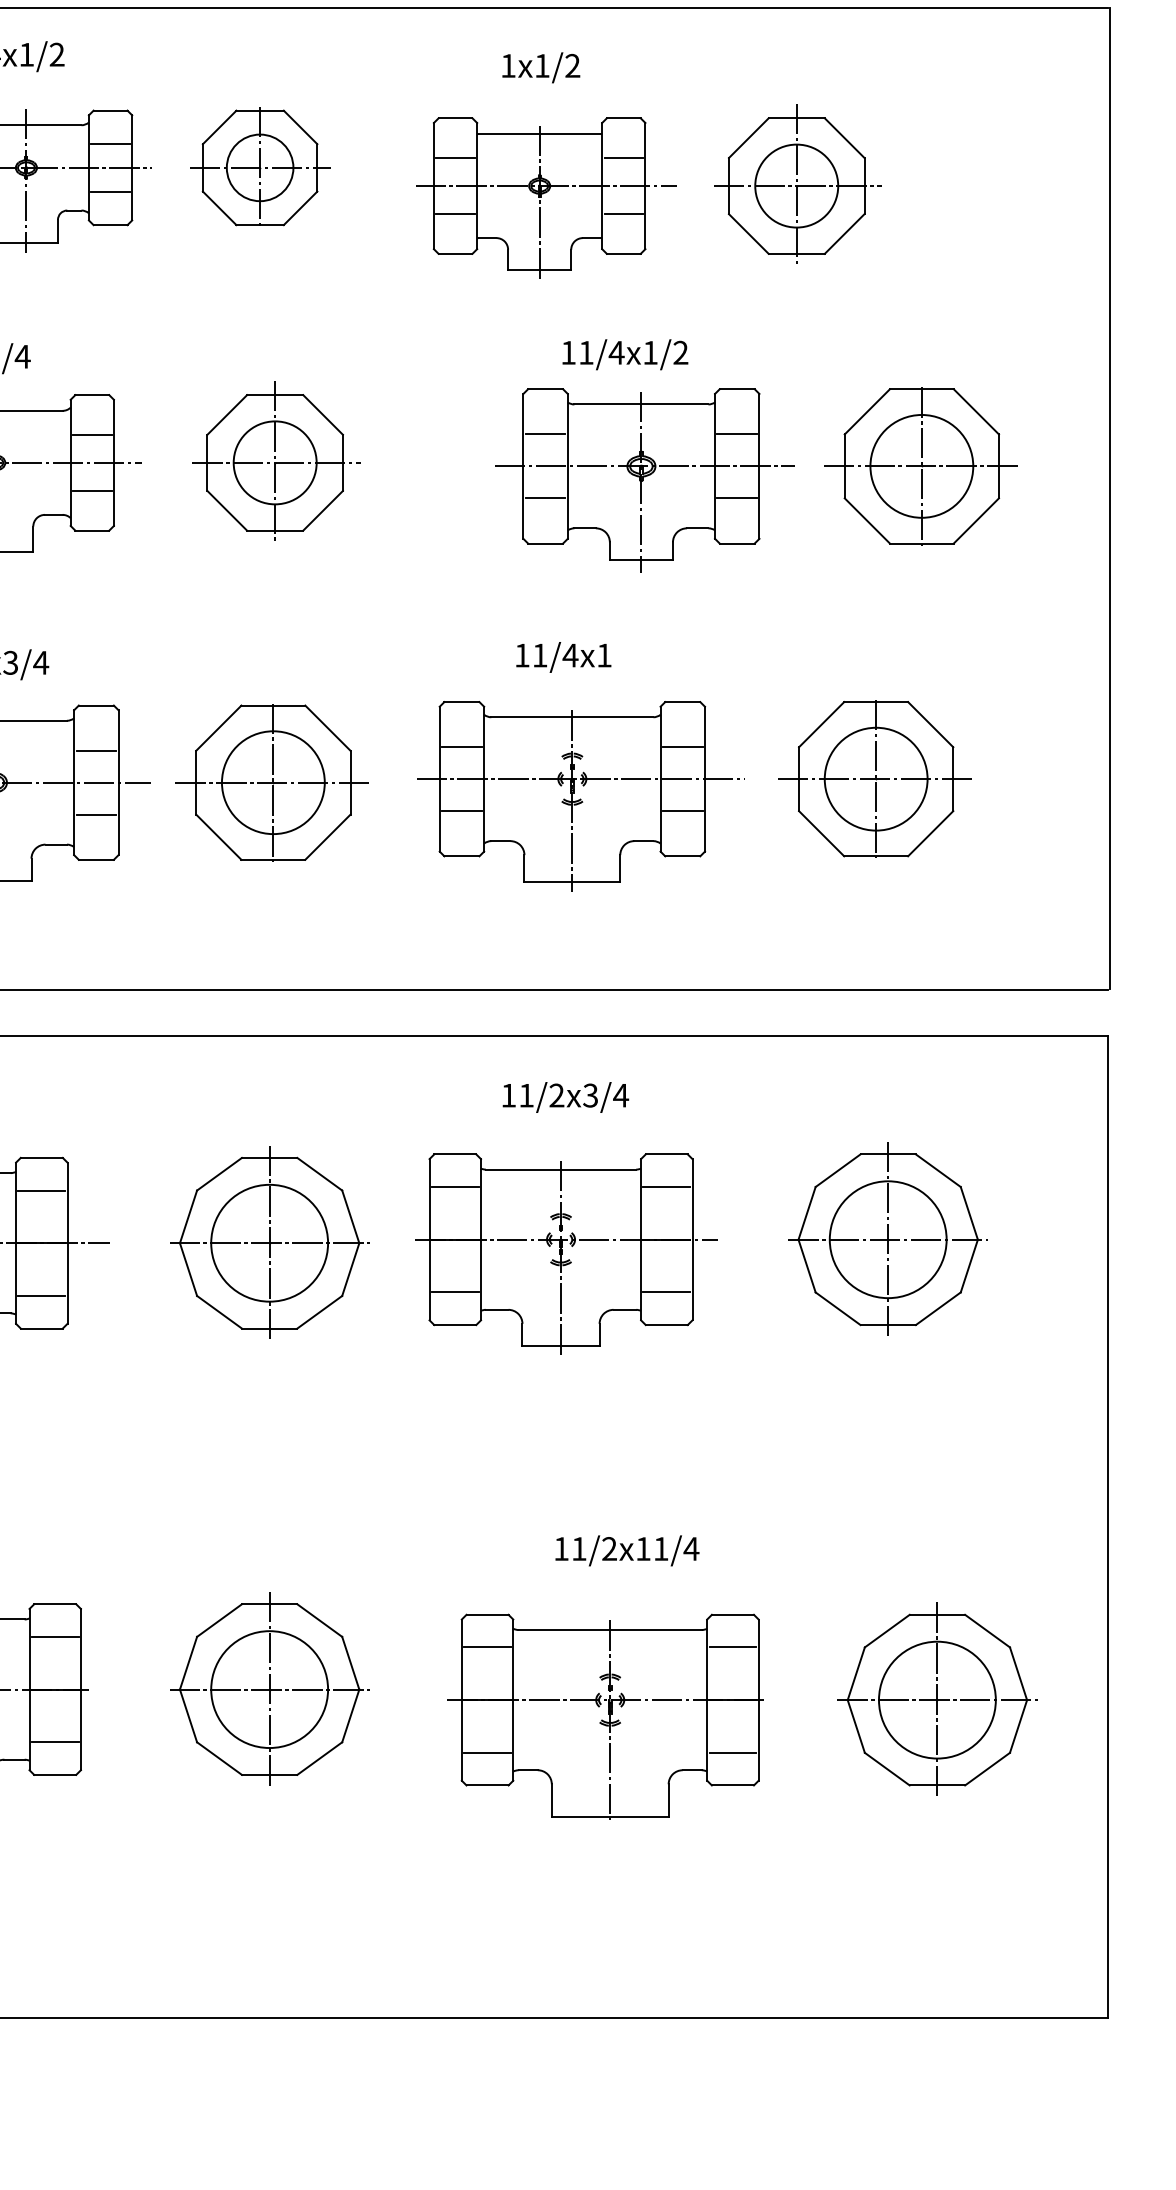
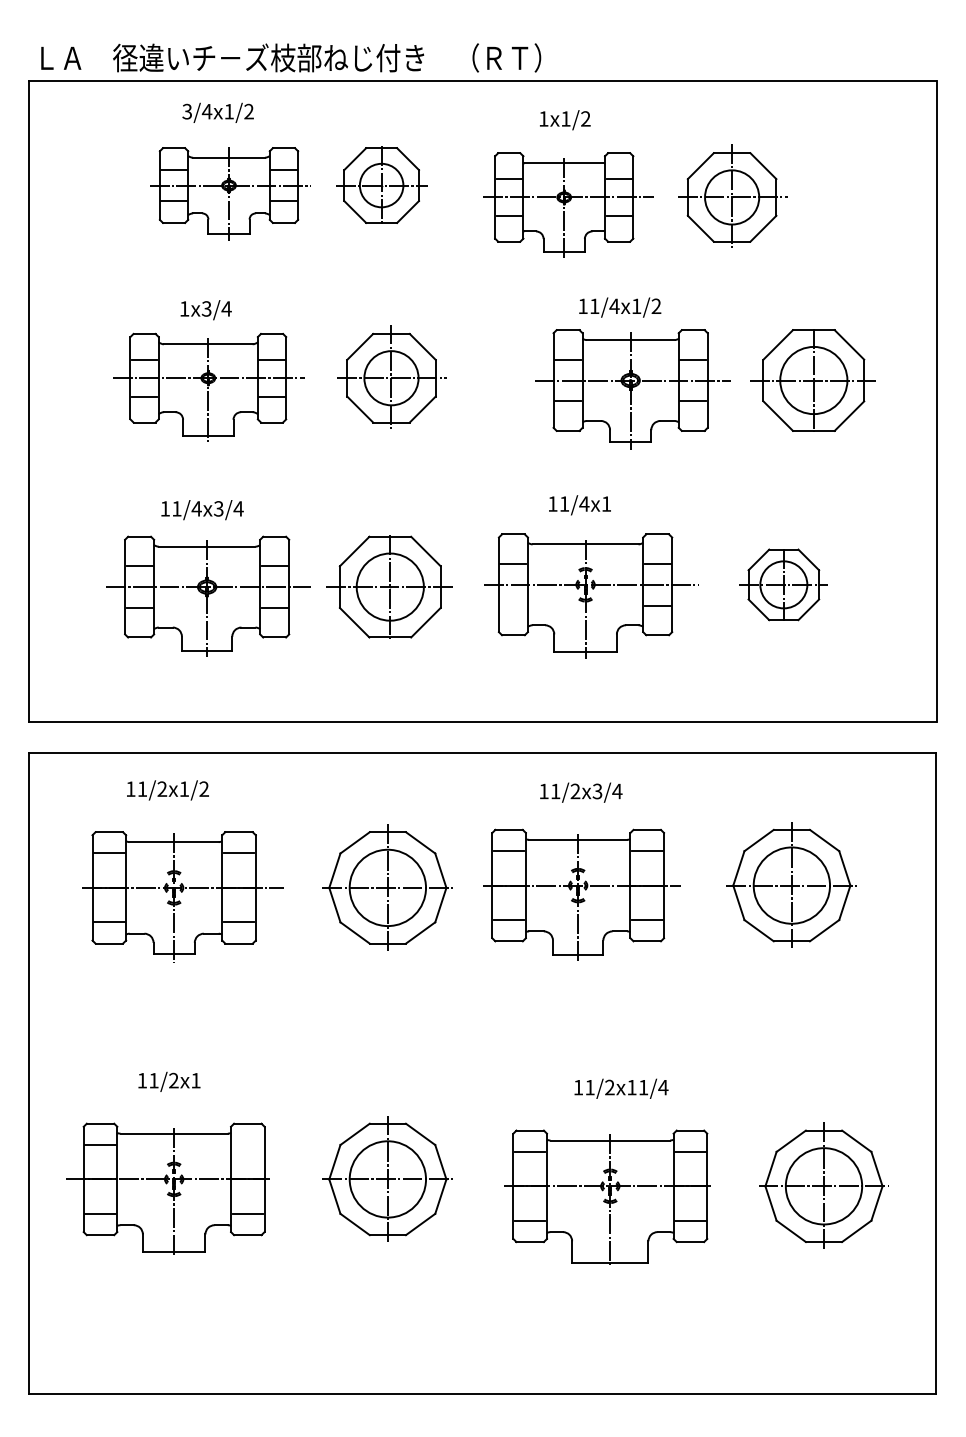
part: (875, 778) -> (783, 584), size x0.7
line: (462, 810) -> (513, 605), removed
line: (54, 1637) -> (247, 1145), removed

